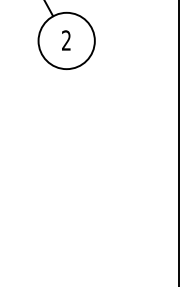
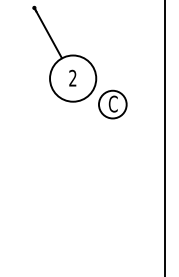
part: (114, 72) -> (112, 104), added

